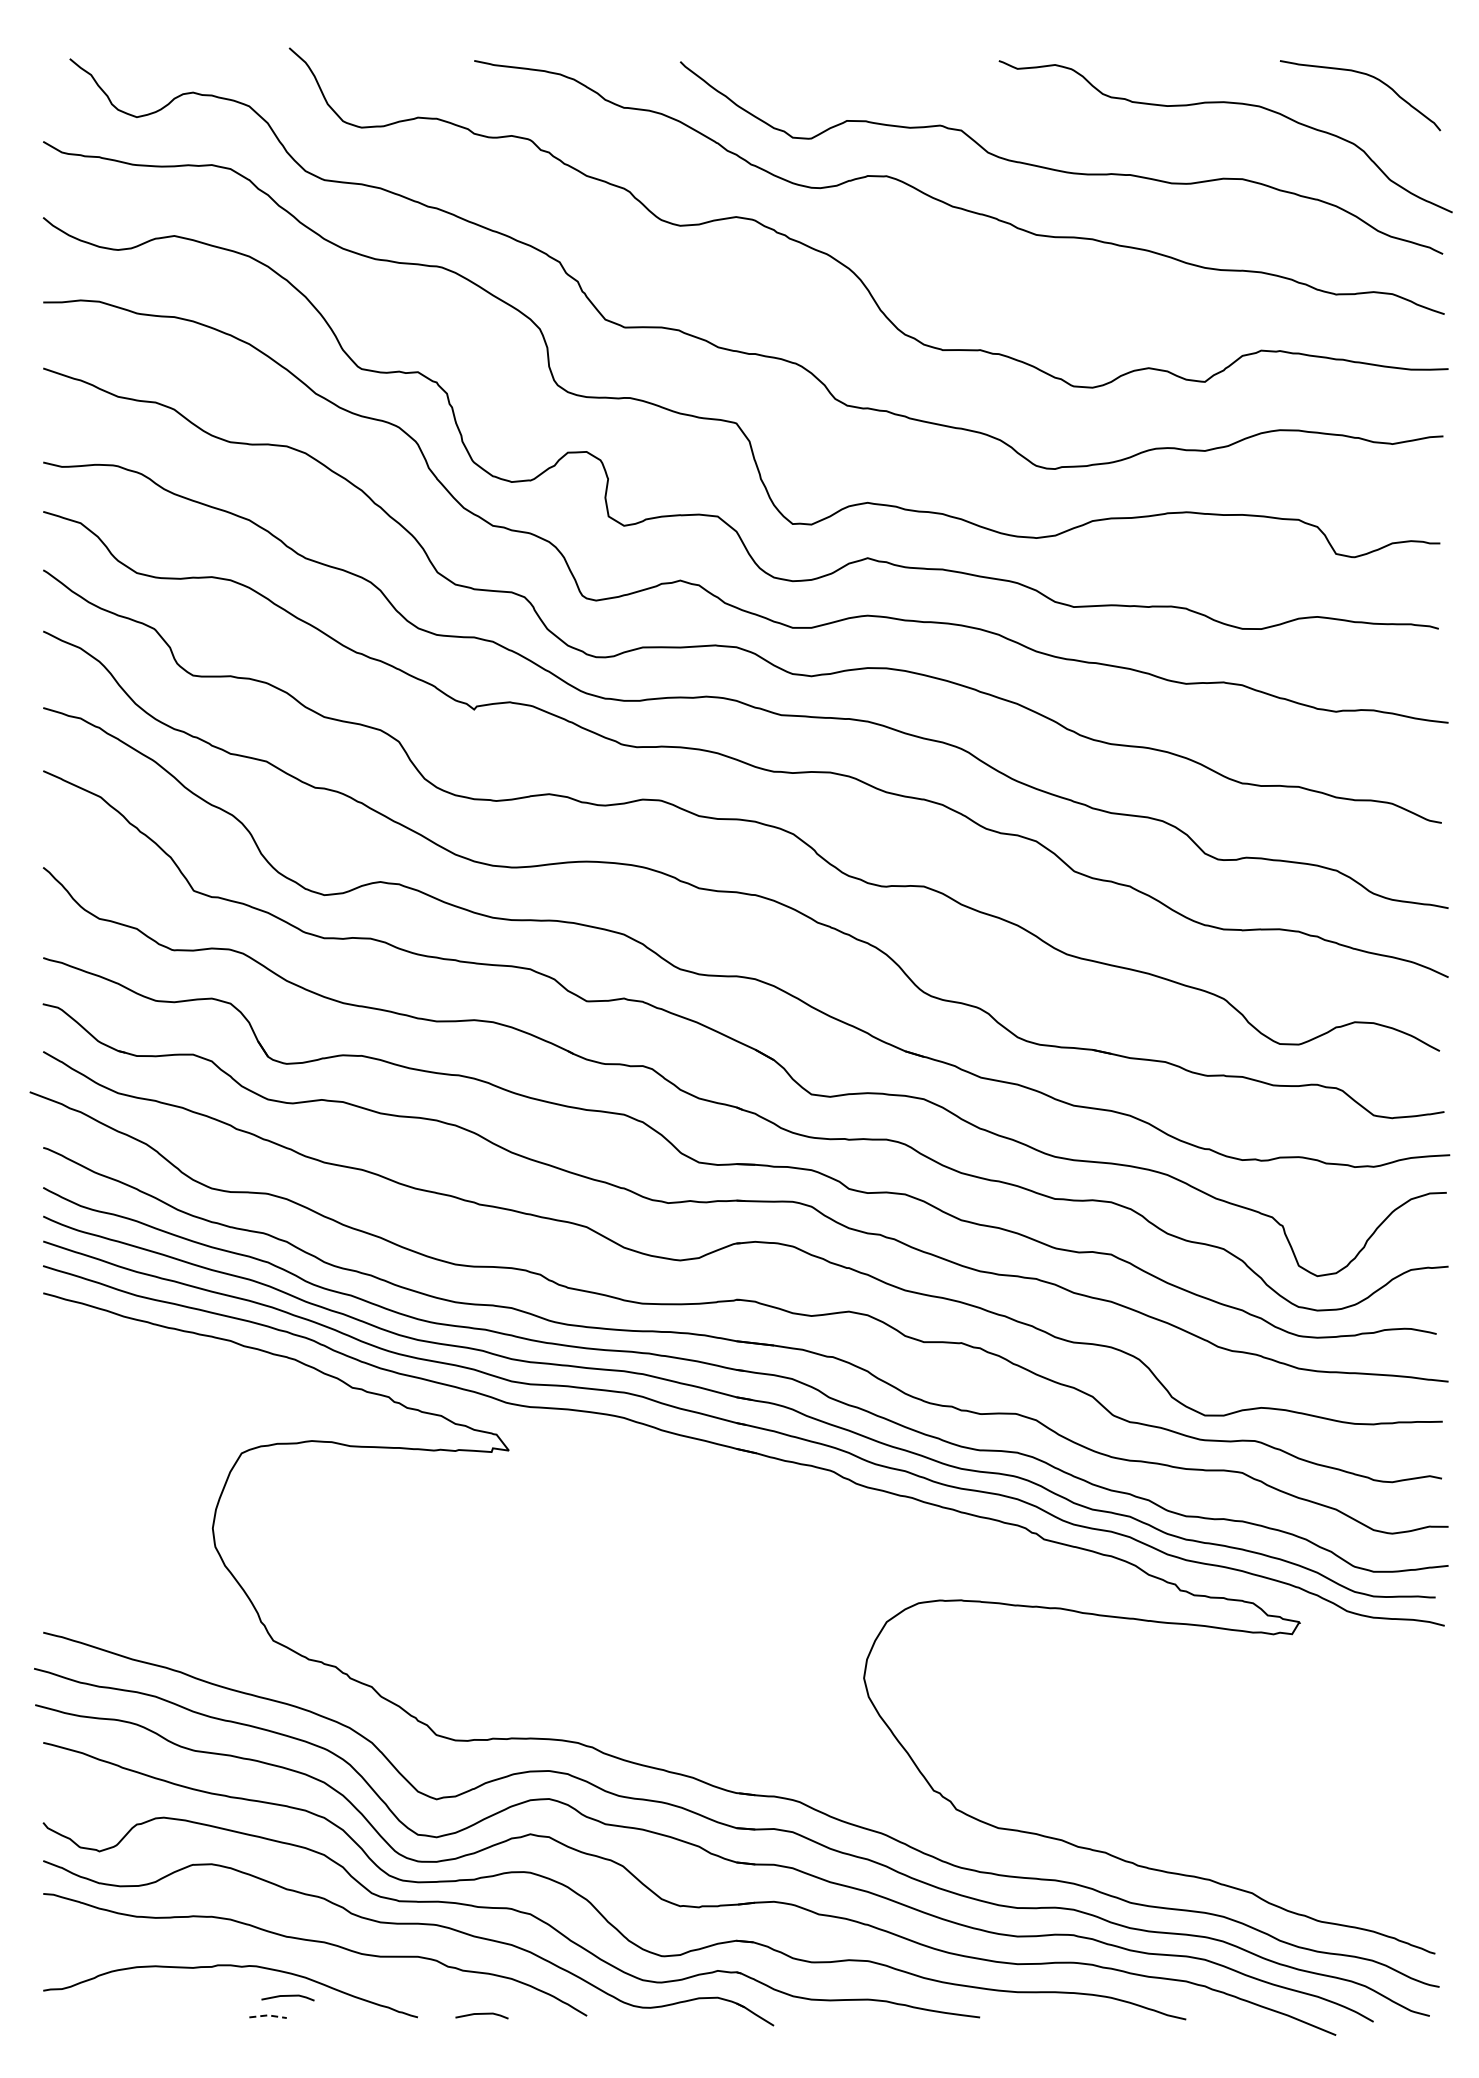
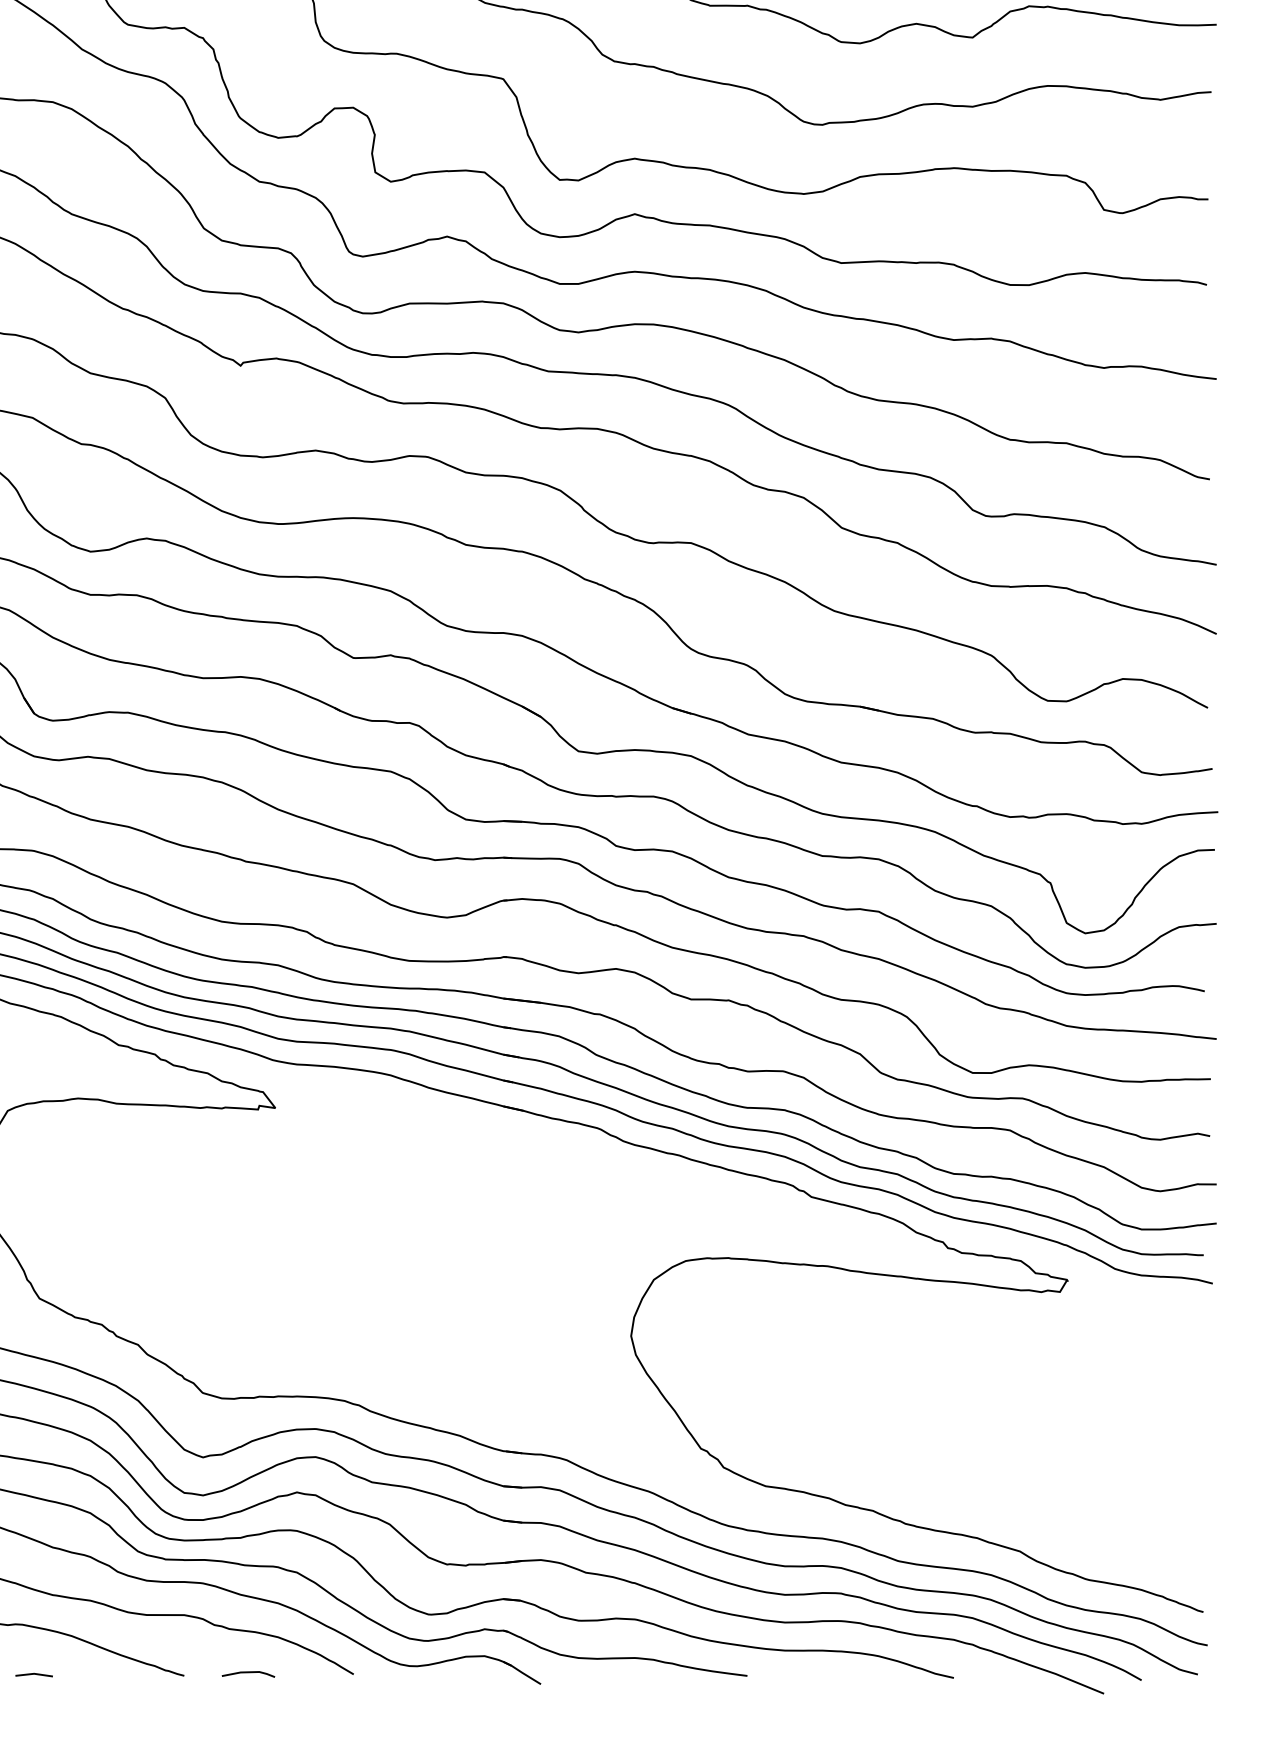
line: (287, 1996) -> (53, 1654), removed
line: (268, 2015) -> (34, 1673), dashed -> solid

